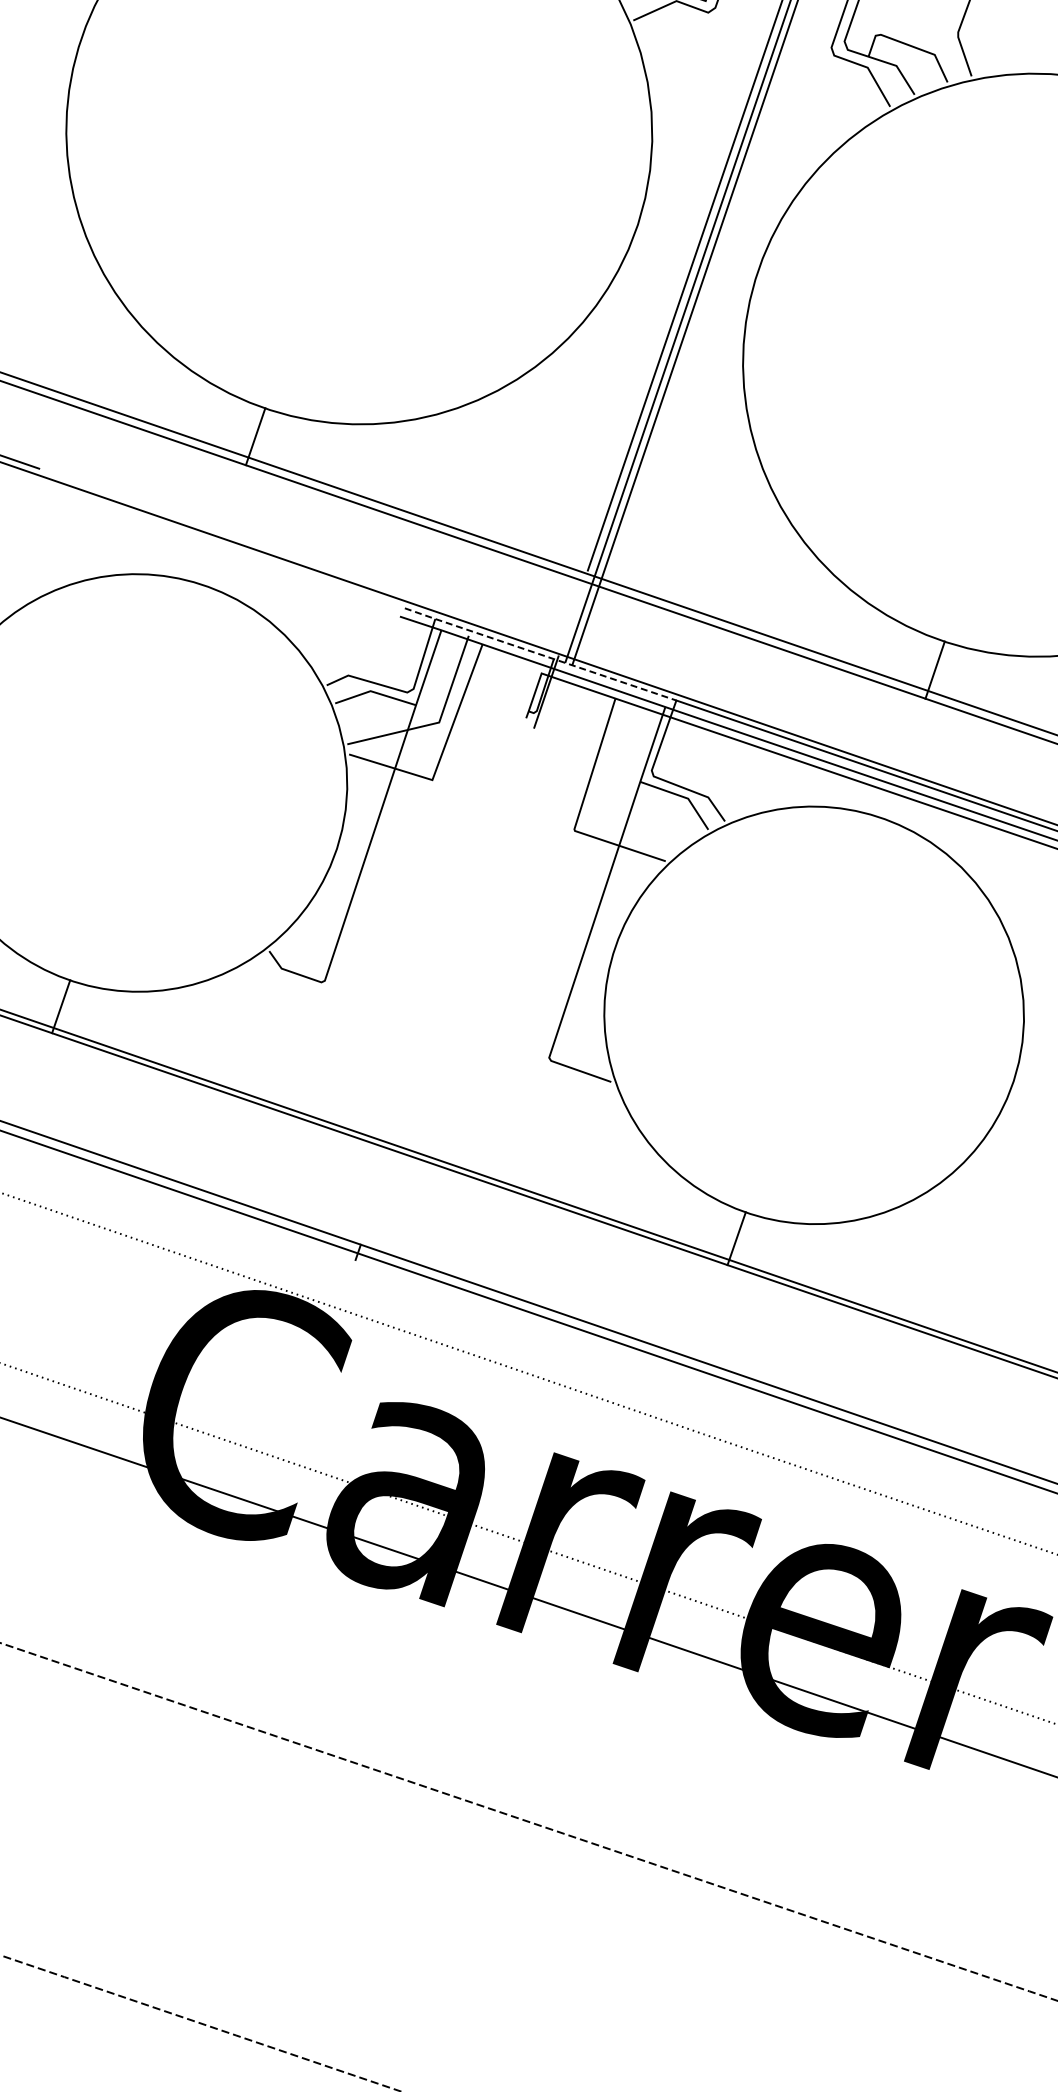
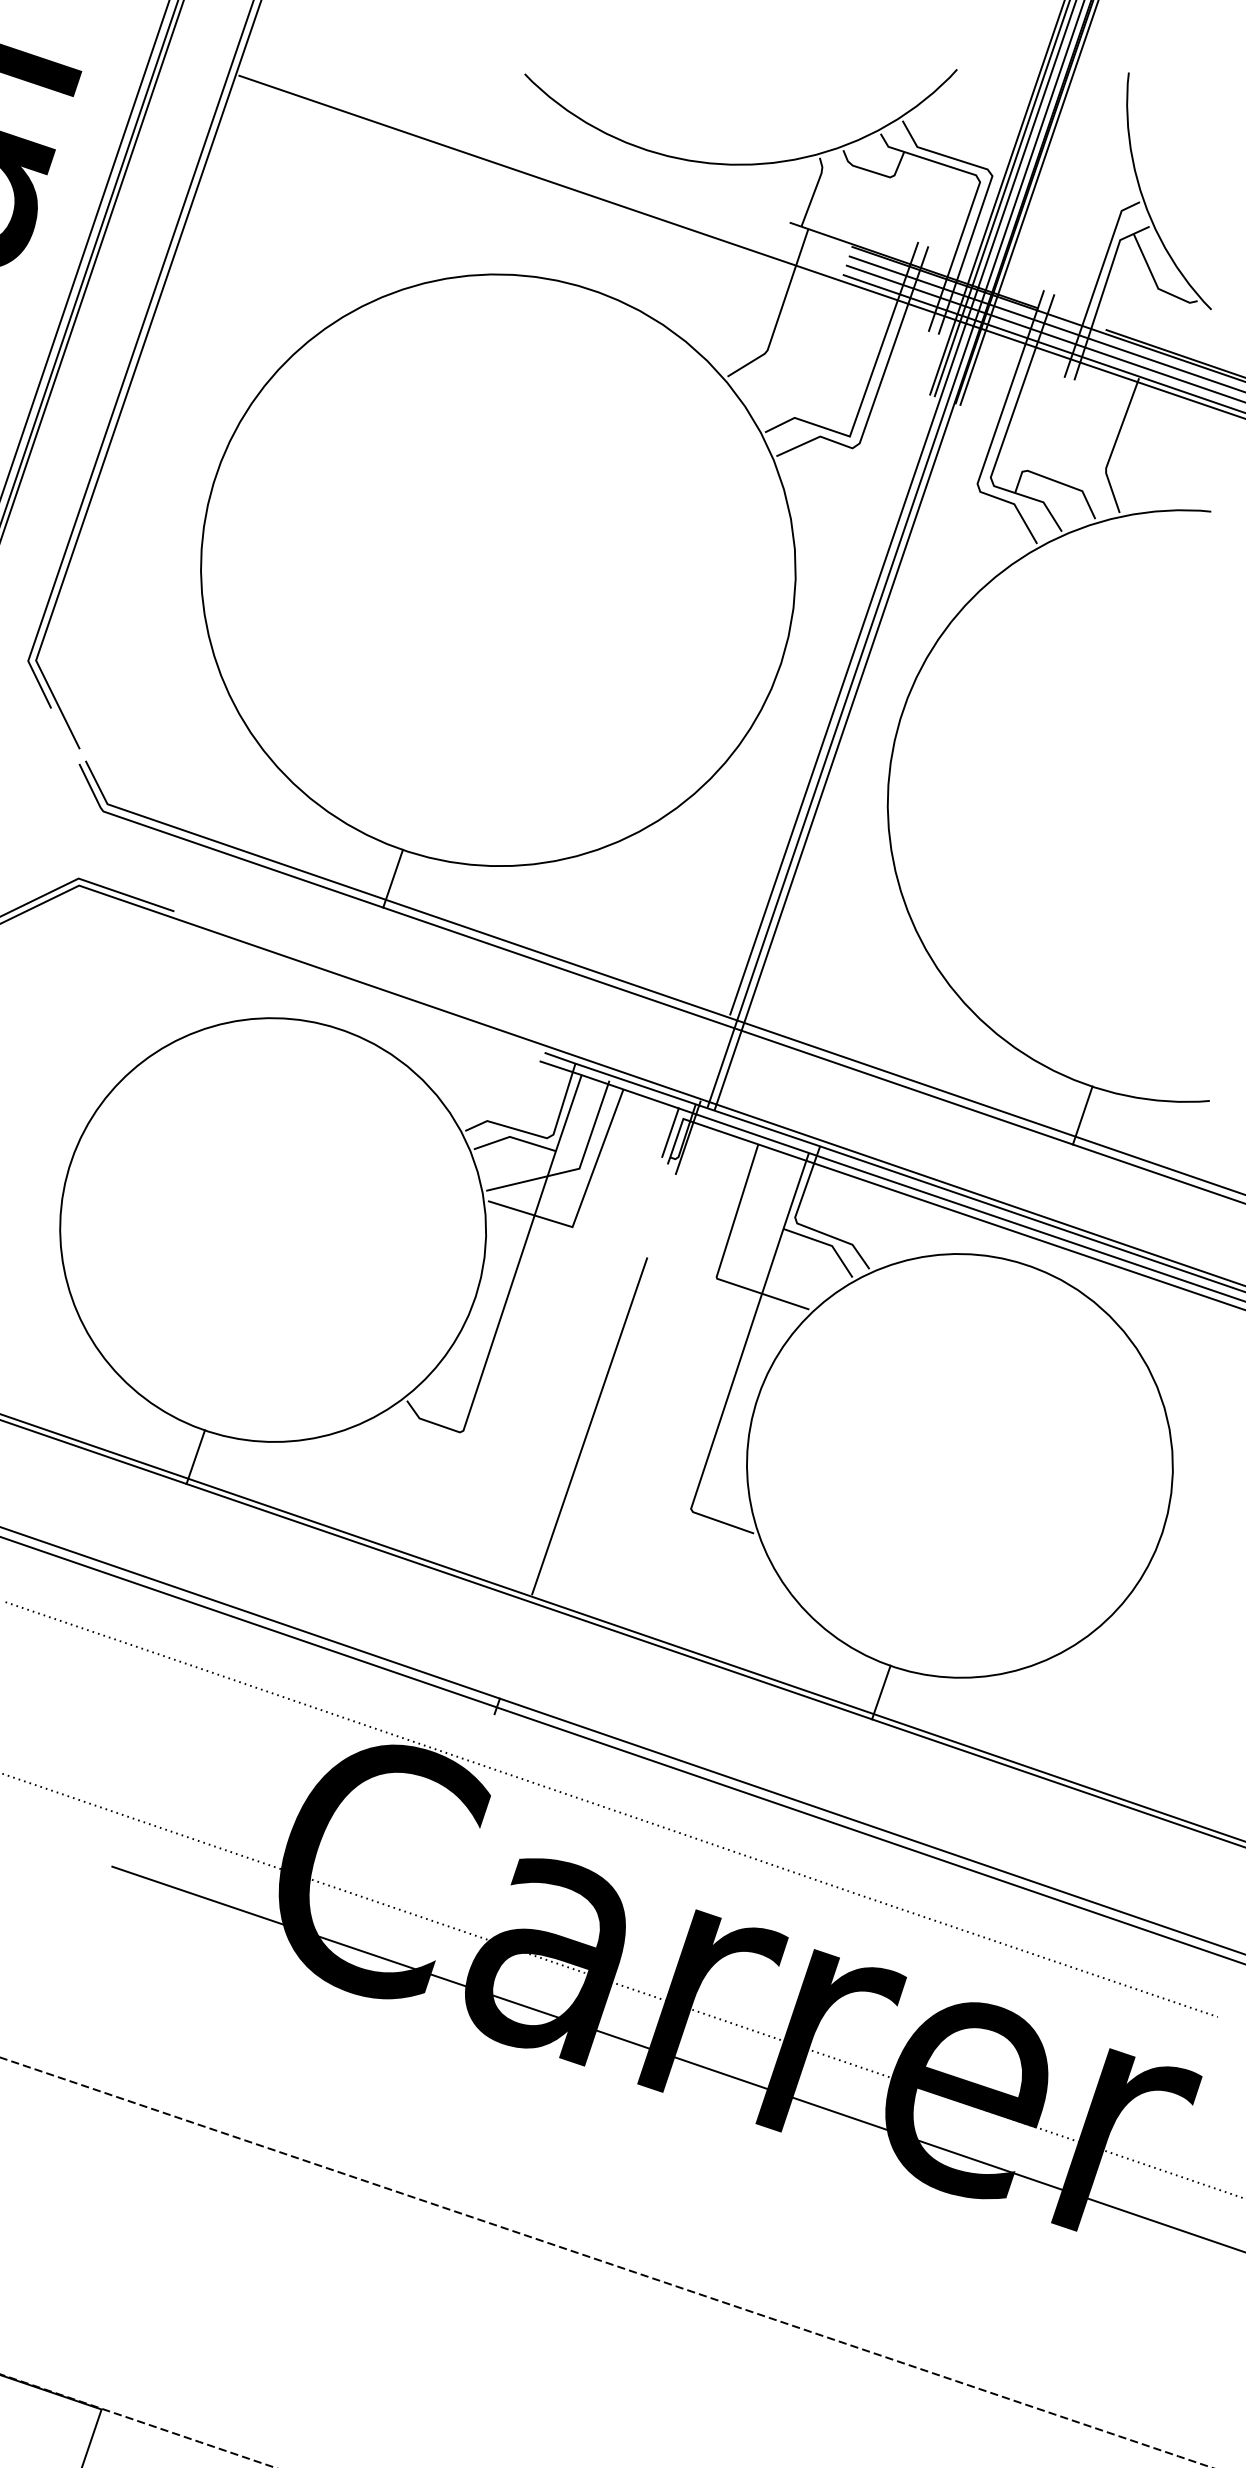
line: (540, 654) -> (682, 1099), dashed -> solid
line: (528, 686) -> (670, 1132), added
line: (449, 976) -> (589, 1426), added

